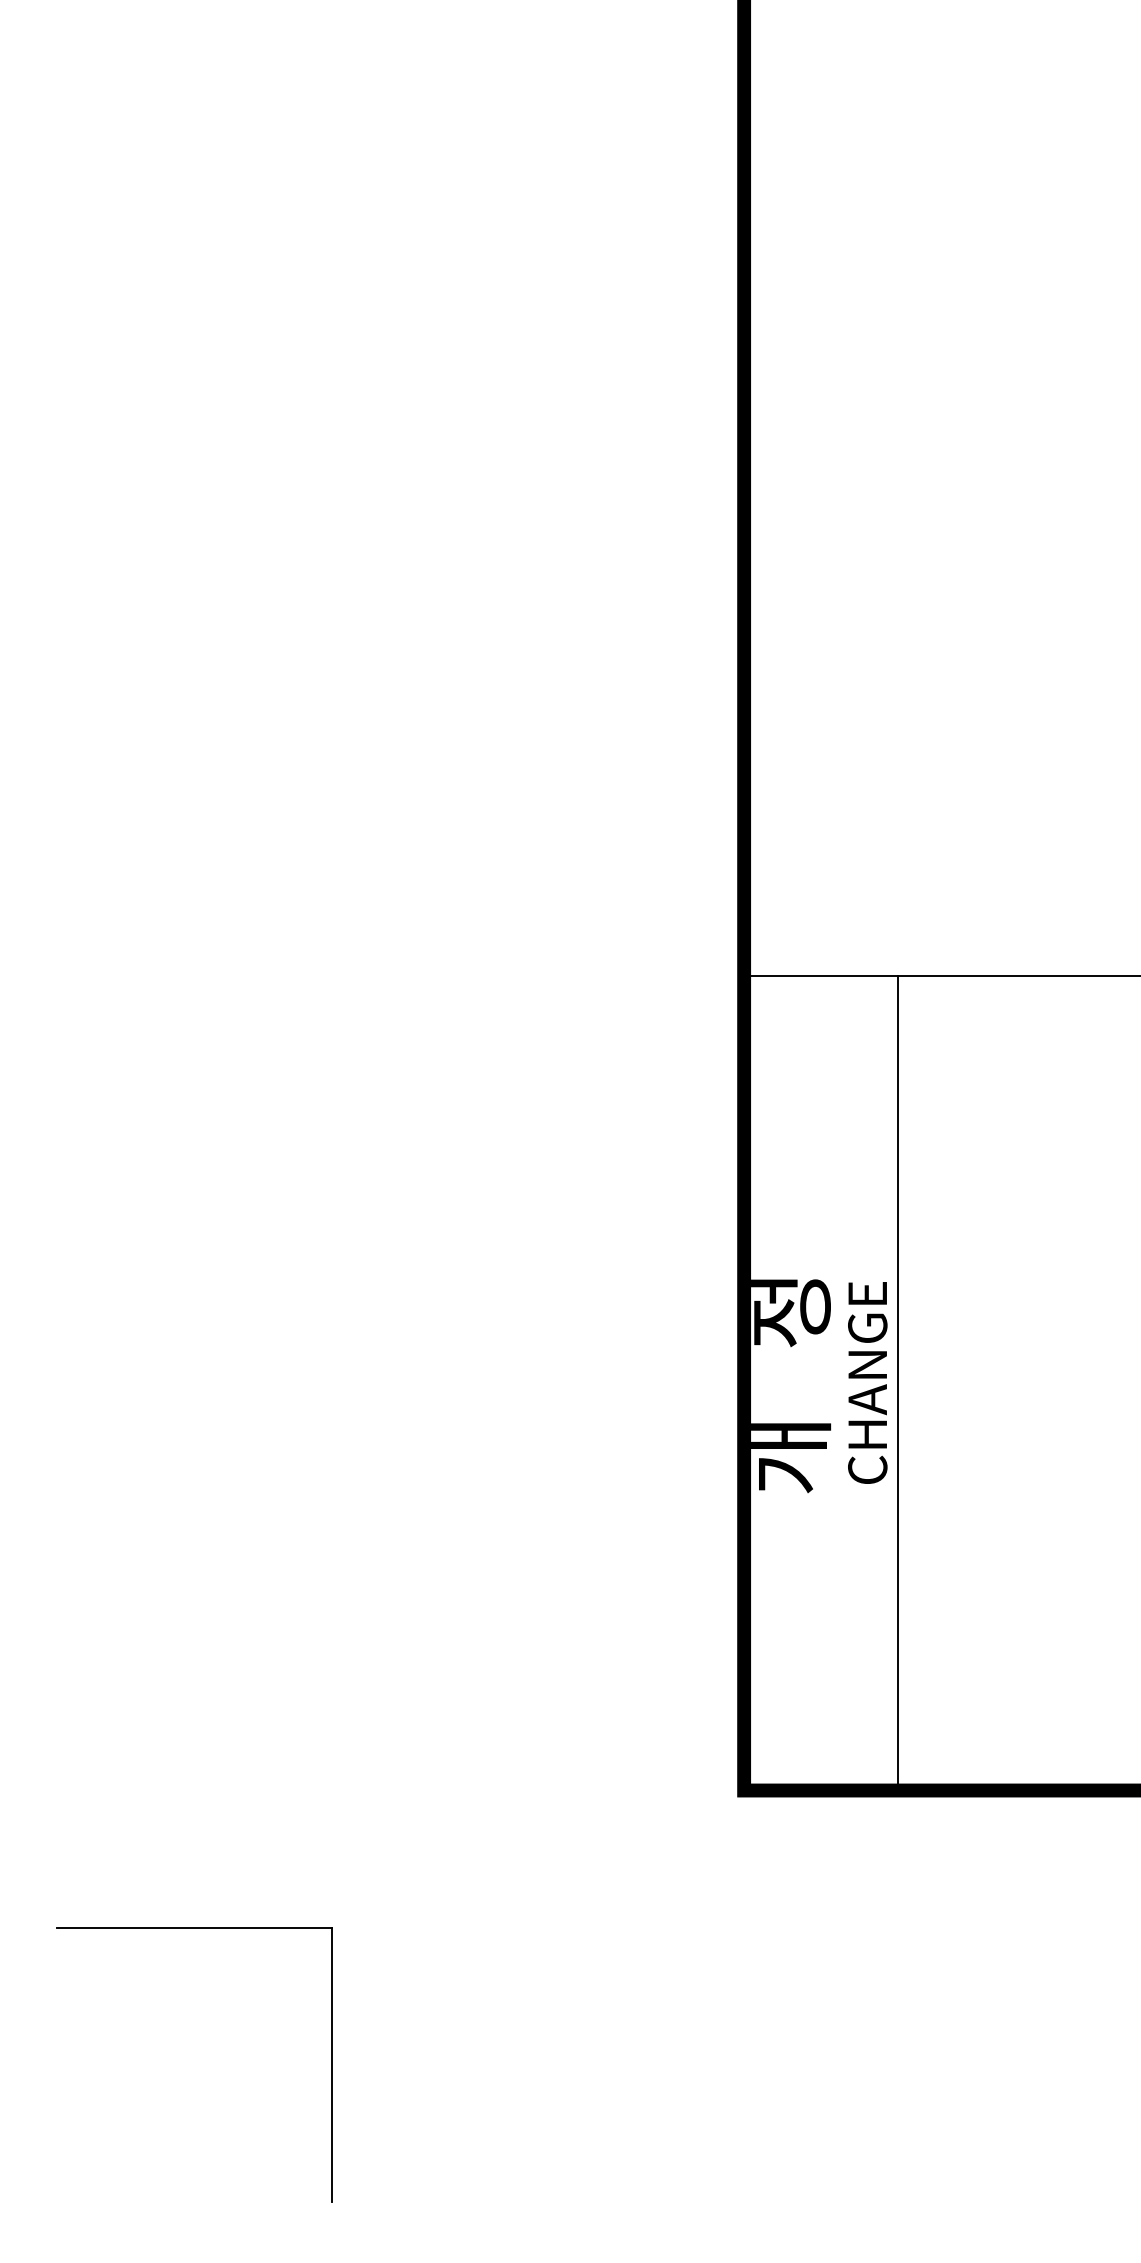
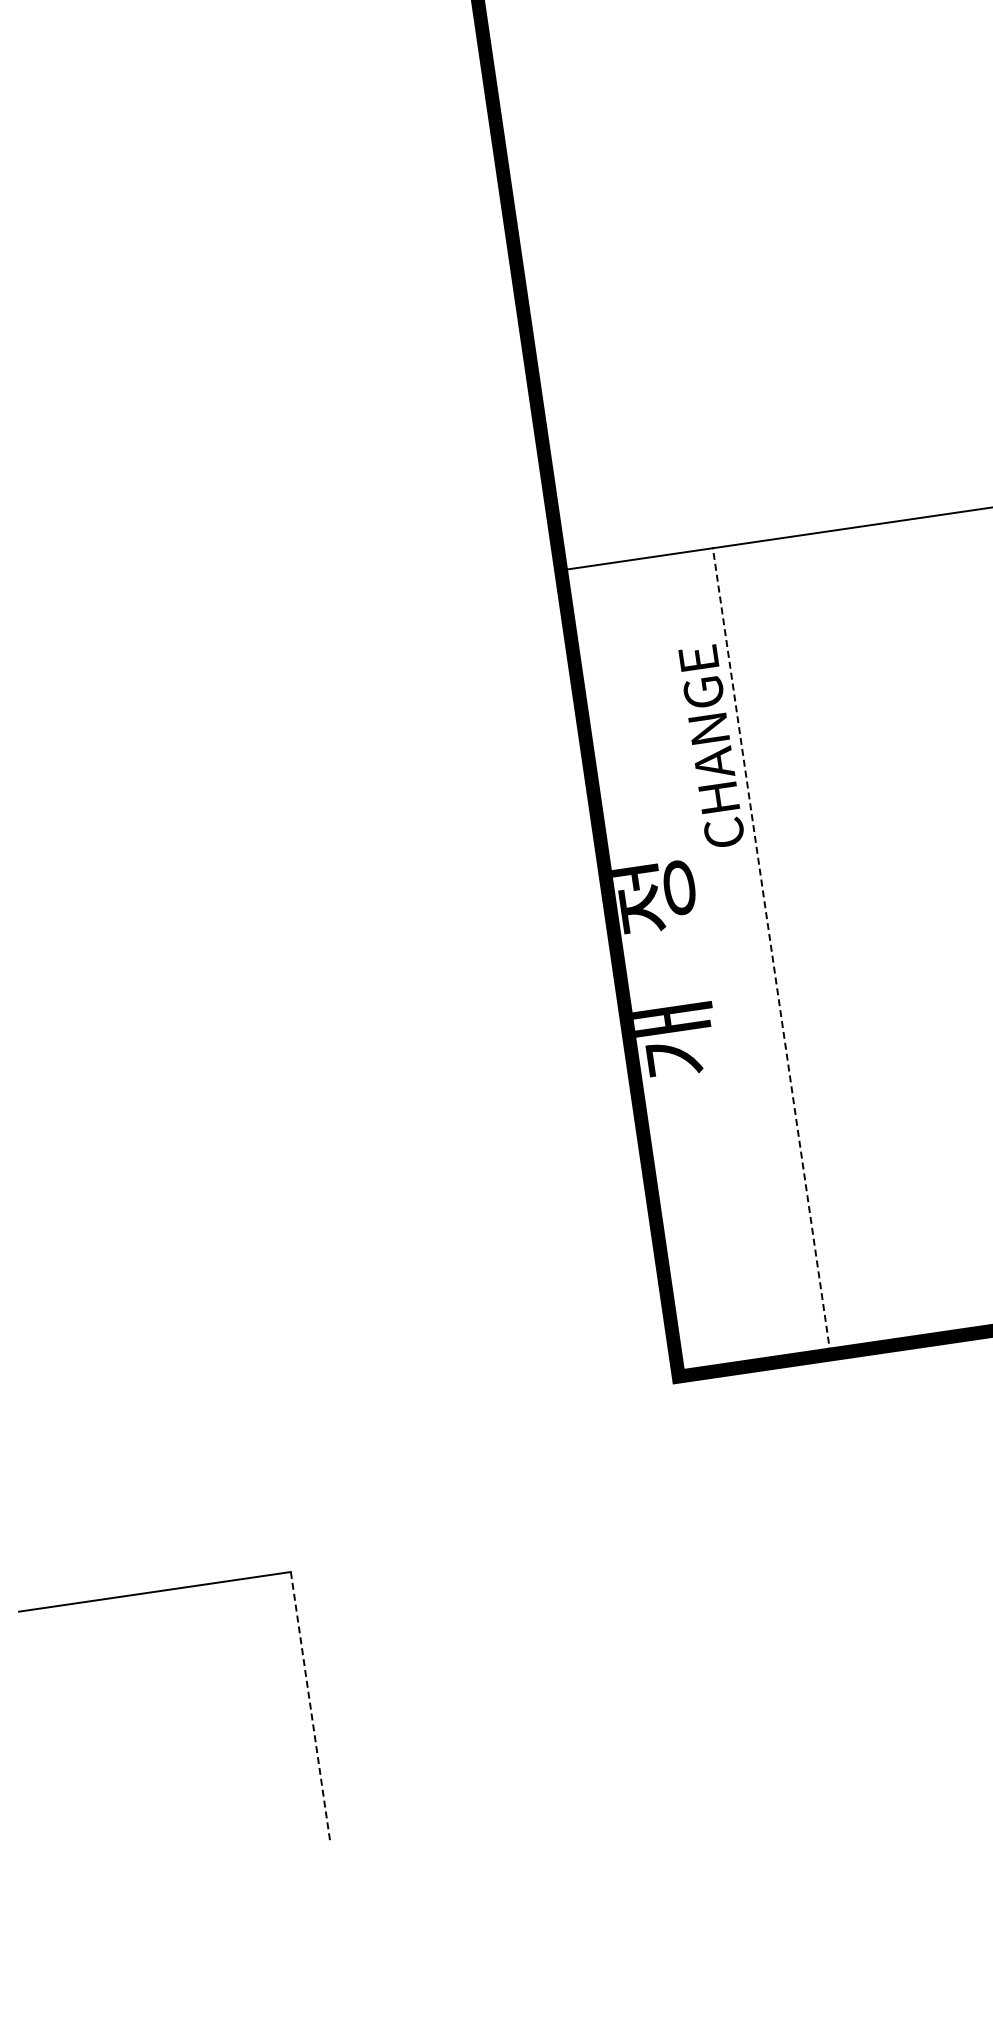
text: (867, 1382) -> (711, 746), moved
line: (897, 1382) -> (771, 950), solid -> dashed
line: (332, 2065) -> (311, 1708), solid -> dashed

